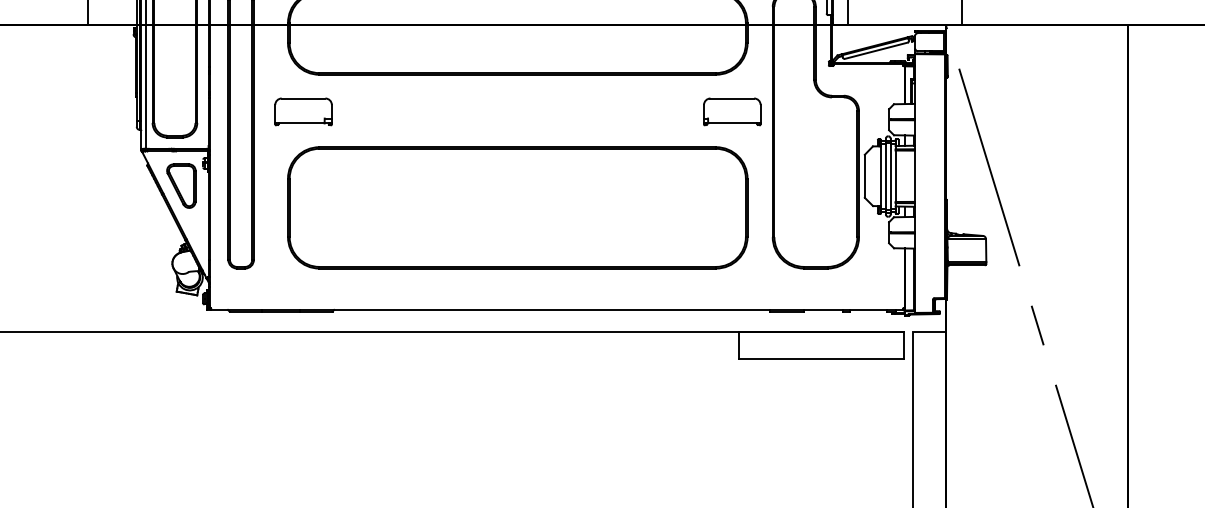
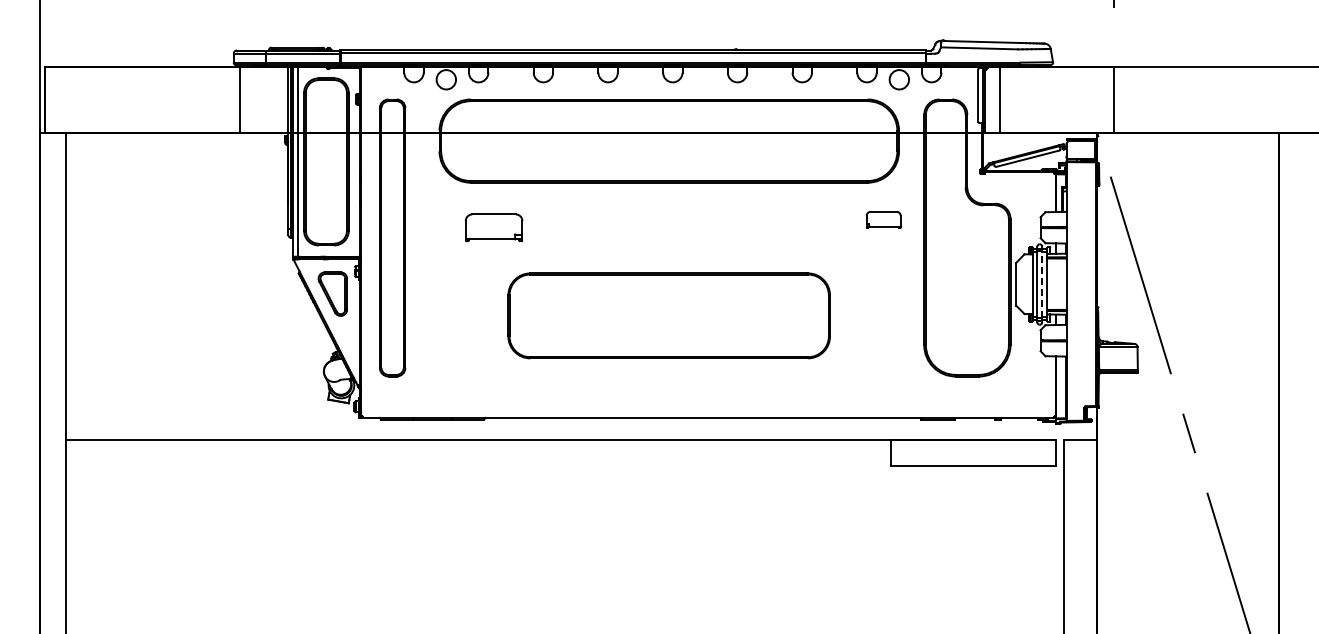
part: (303, 111) -> (493, 227), moved
part: (732, 111) -> (883, 219), size x0.6
line: (891, 176) -> (1042, 284), solid -> dashed
part: (517, 207) -> (668, 315), size x0.7

